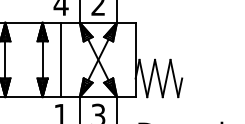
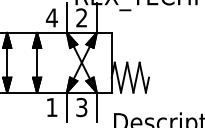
line: (61, 59) -> (52, 62), removed

